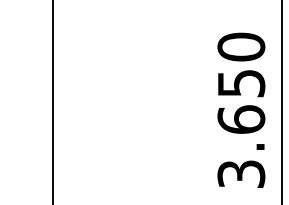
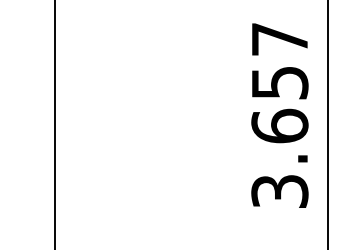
text: (241, 47) -> (279, 39), 3.650 -> 3.657

